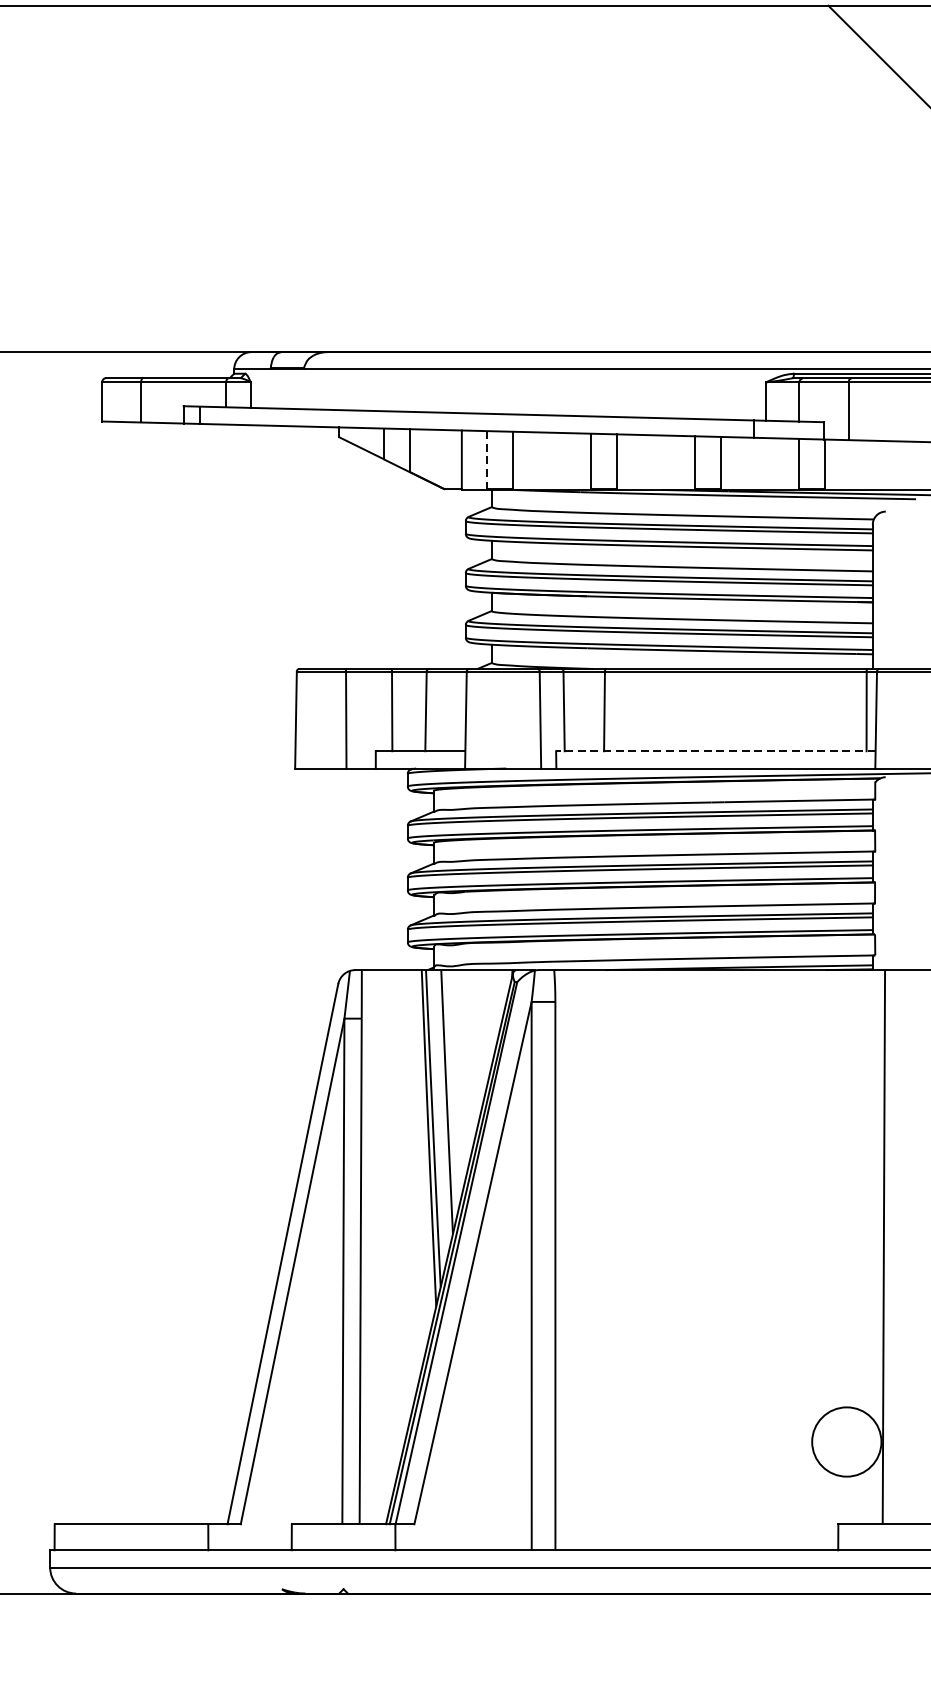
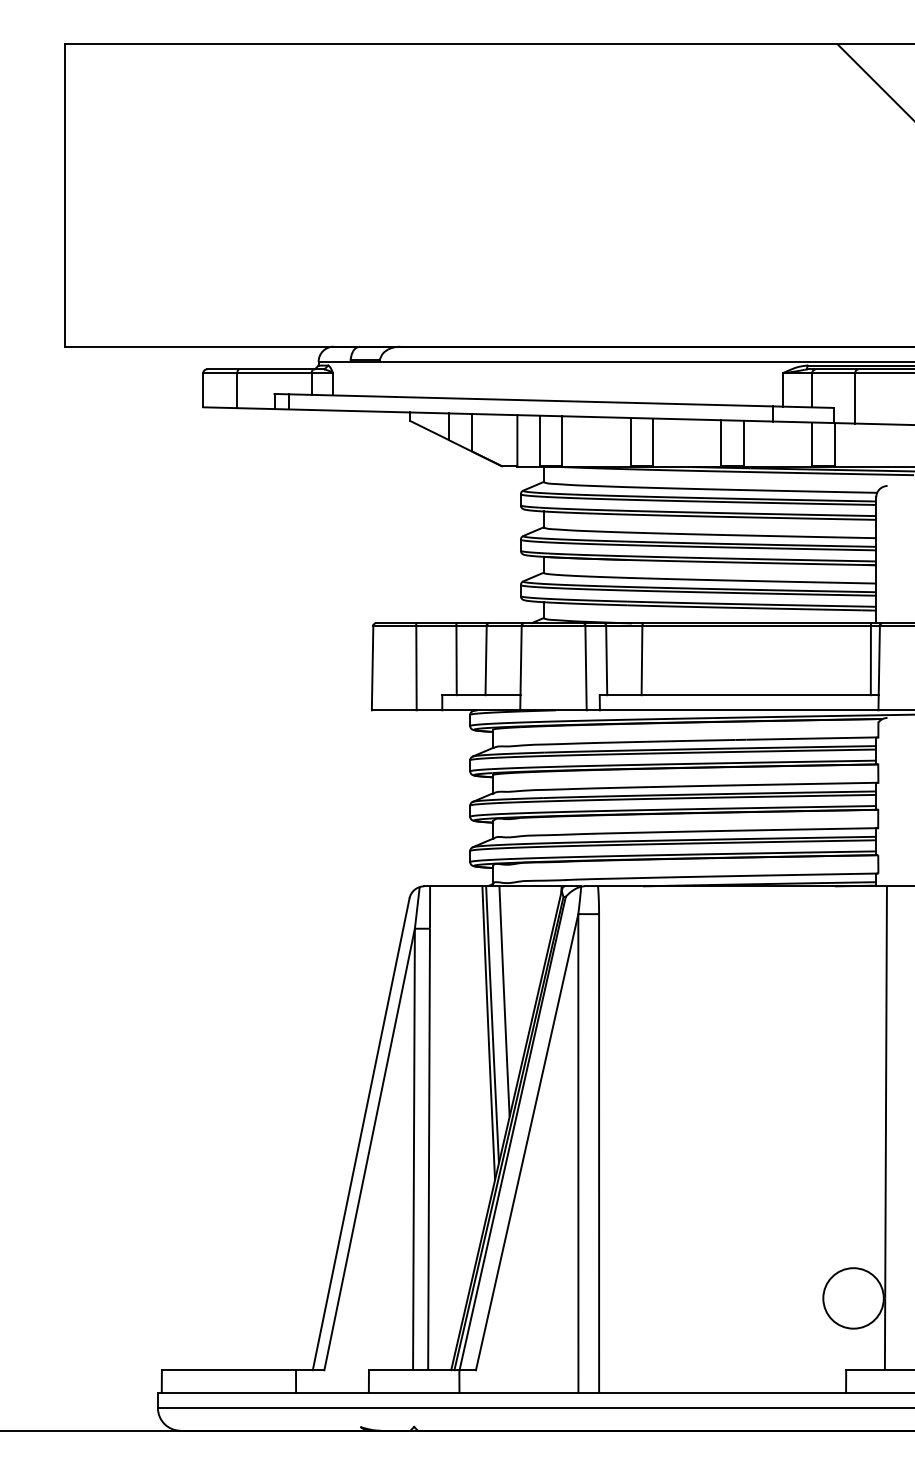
line: (487, 460) -> (539, 441), dashed -> solid
line: (715, 751) -> (738, 695), dashed -> solid

